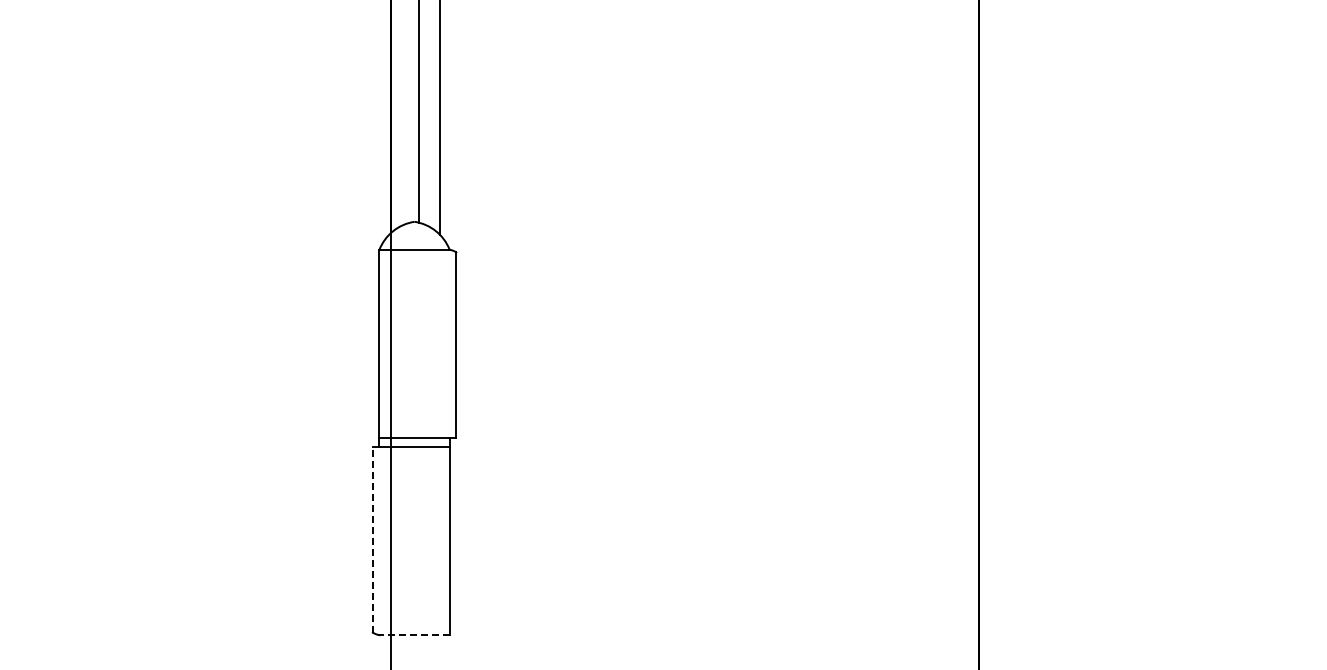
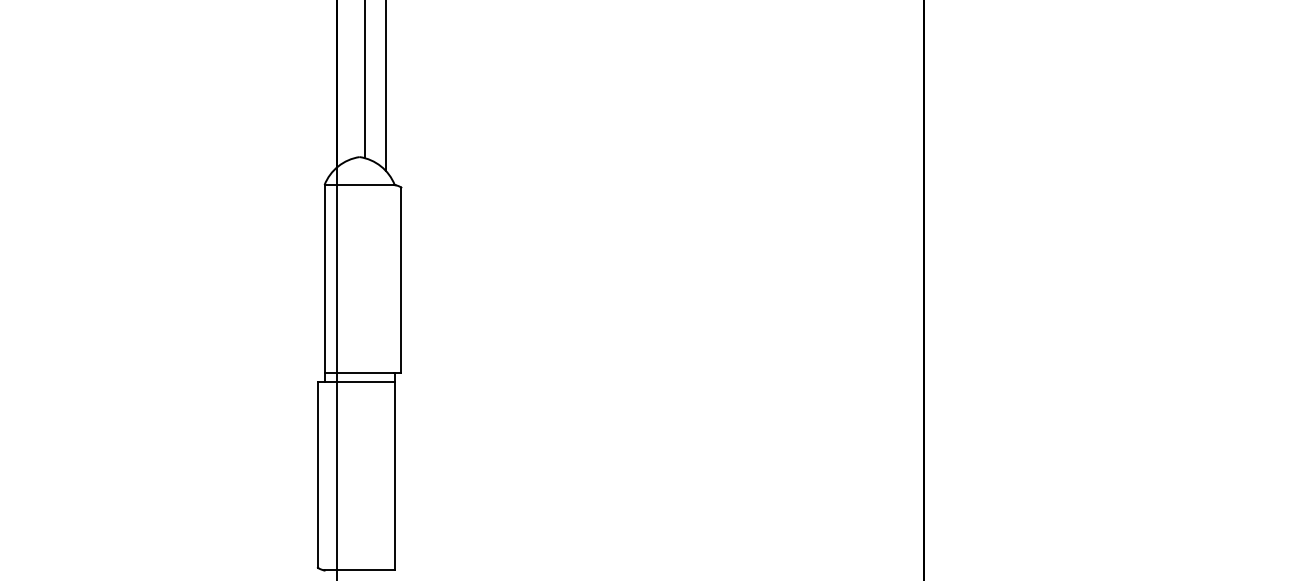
line: (372, 539) -> (317, 474), dashed -> solid
line: (414, 635) -> (359, 570), dashed -> solid

